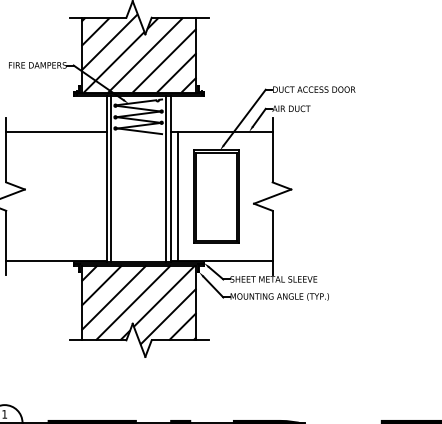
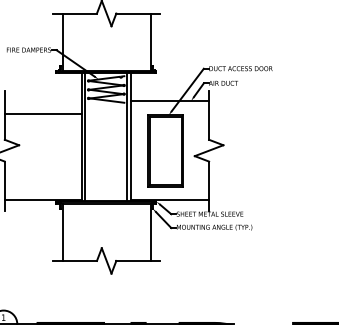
hatch: (138, 52) -> (106, 40), removed
line: (55, 132) -> (42, 114), moved
line: (177, 196) -> (136, 150), removed
hatch: (138, 304) -> (106, 233), removed

